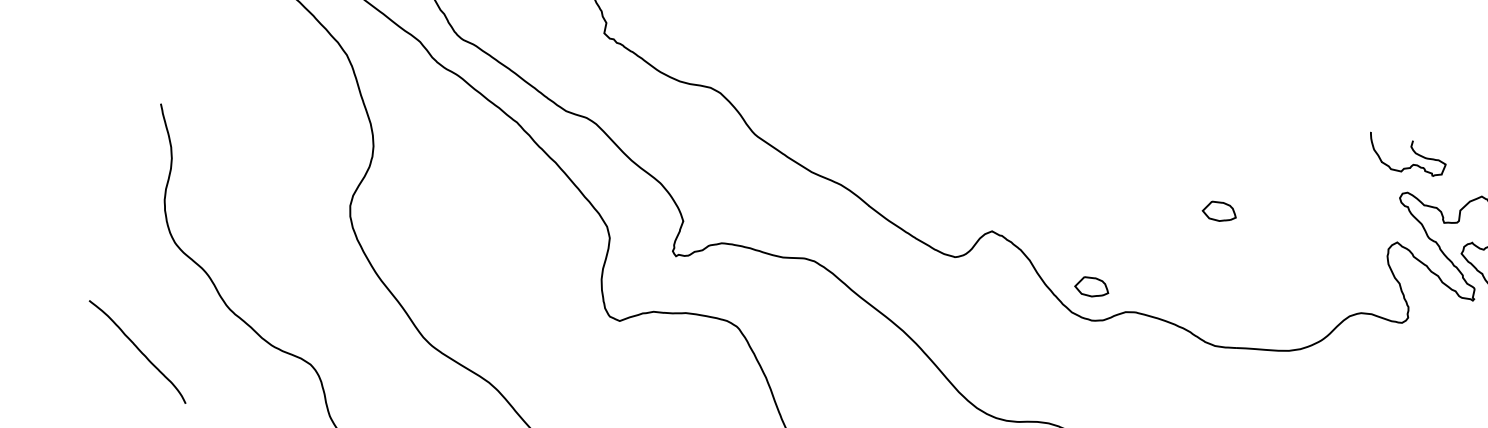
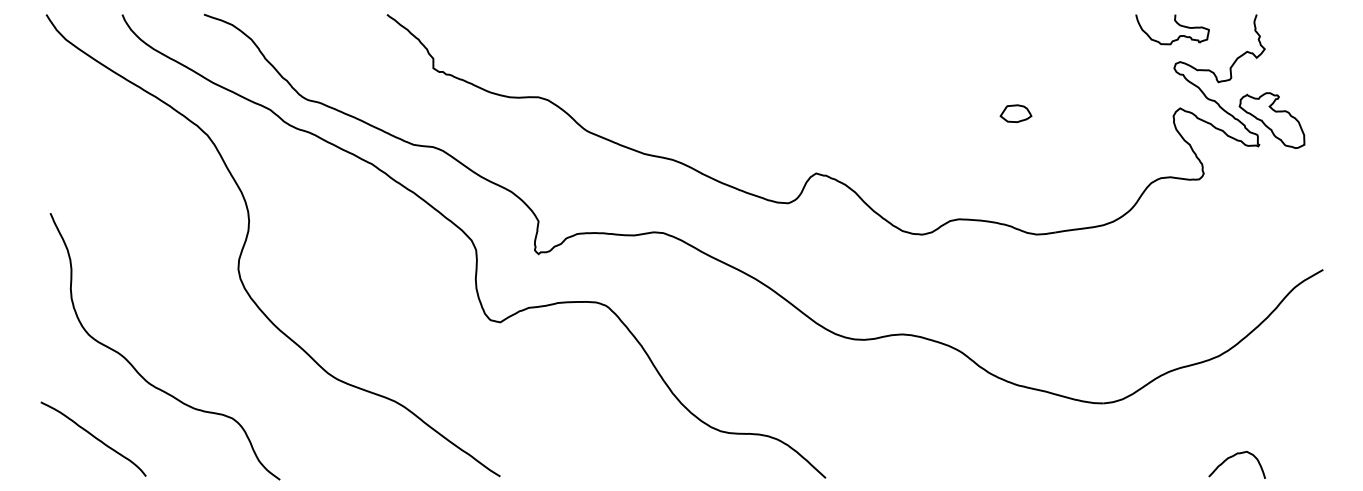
part: (1091, 286) -> (915, 204), removed
curve: (137, 350) -> (93, 437), moved

